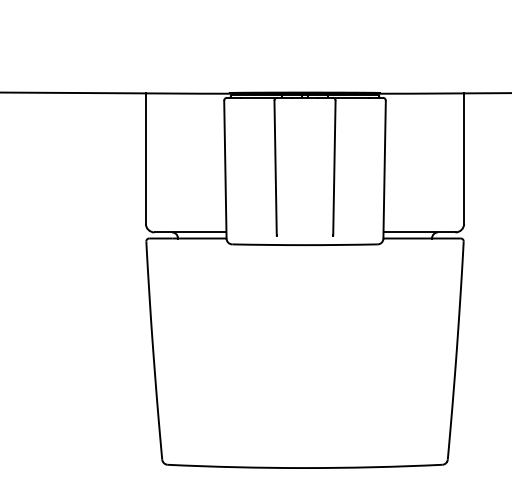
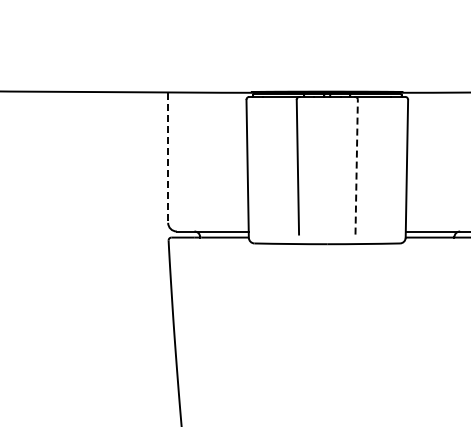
line: (145, 159) -> (167, 158), solid -> dashed
line: (334, 167) -> (356, 166), solid -> dashed

